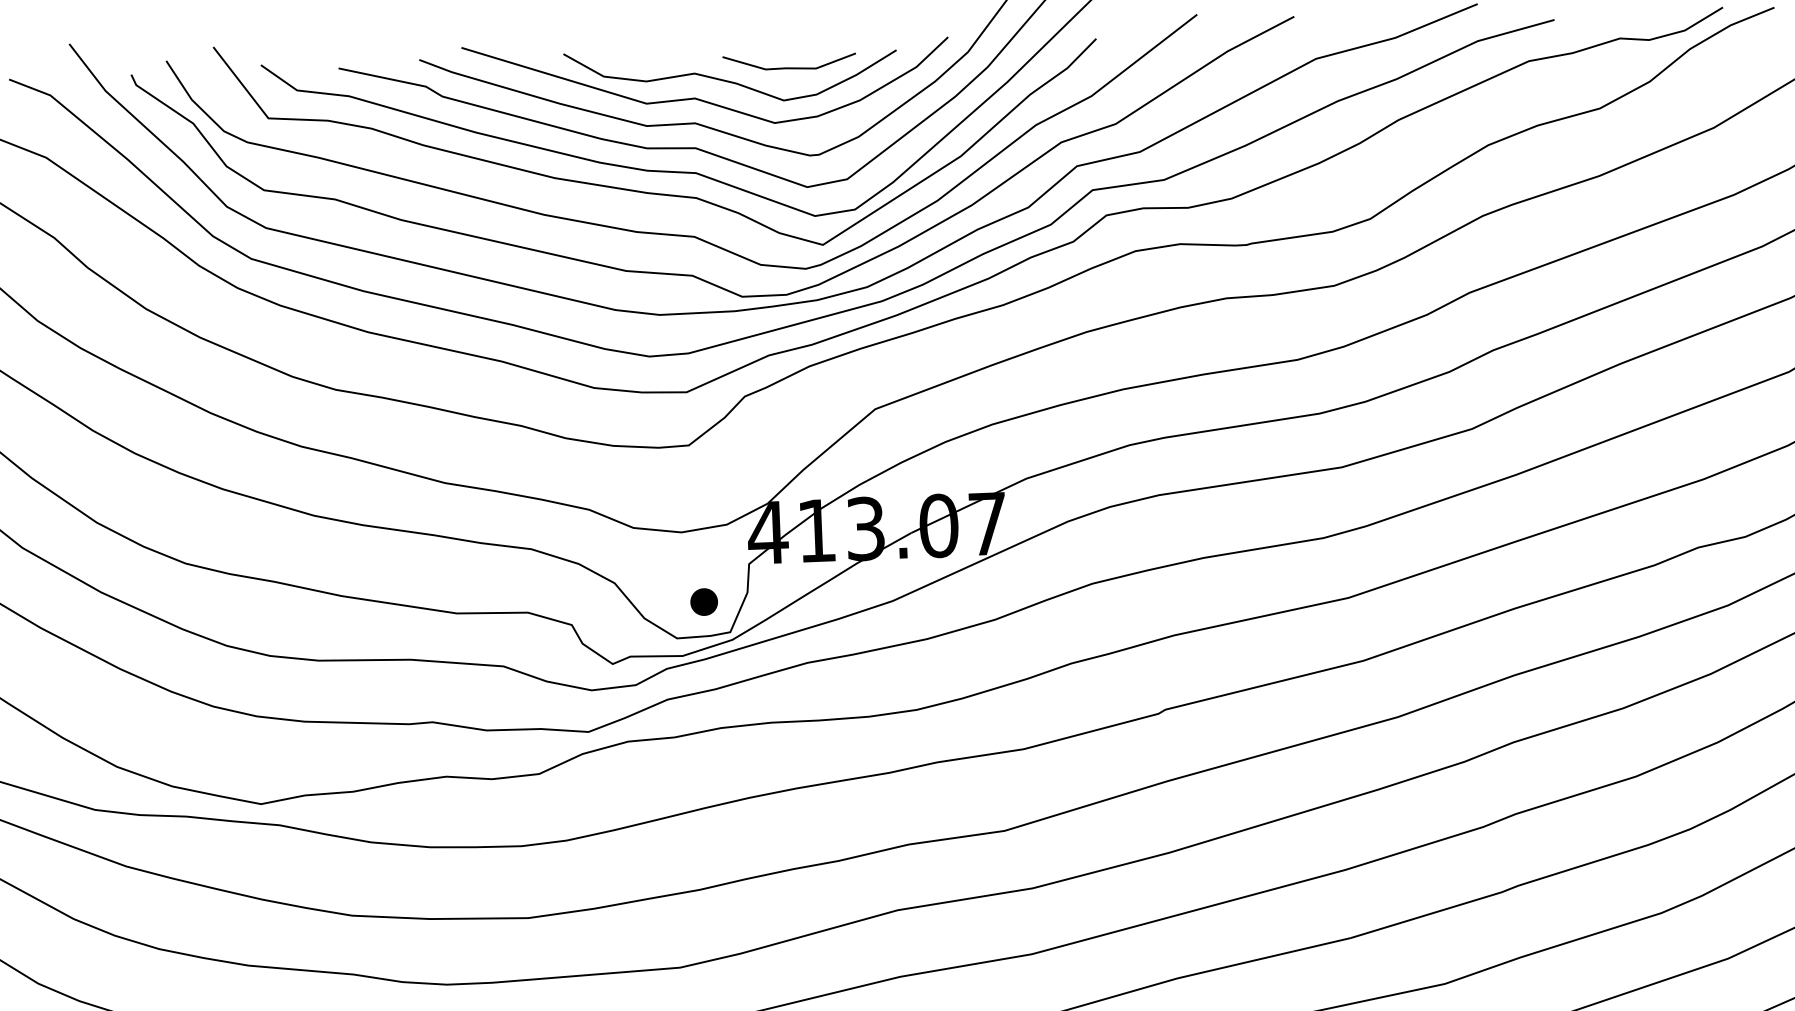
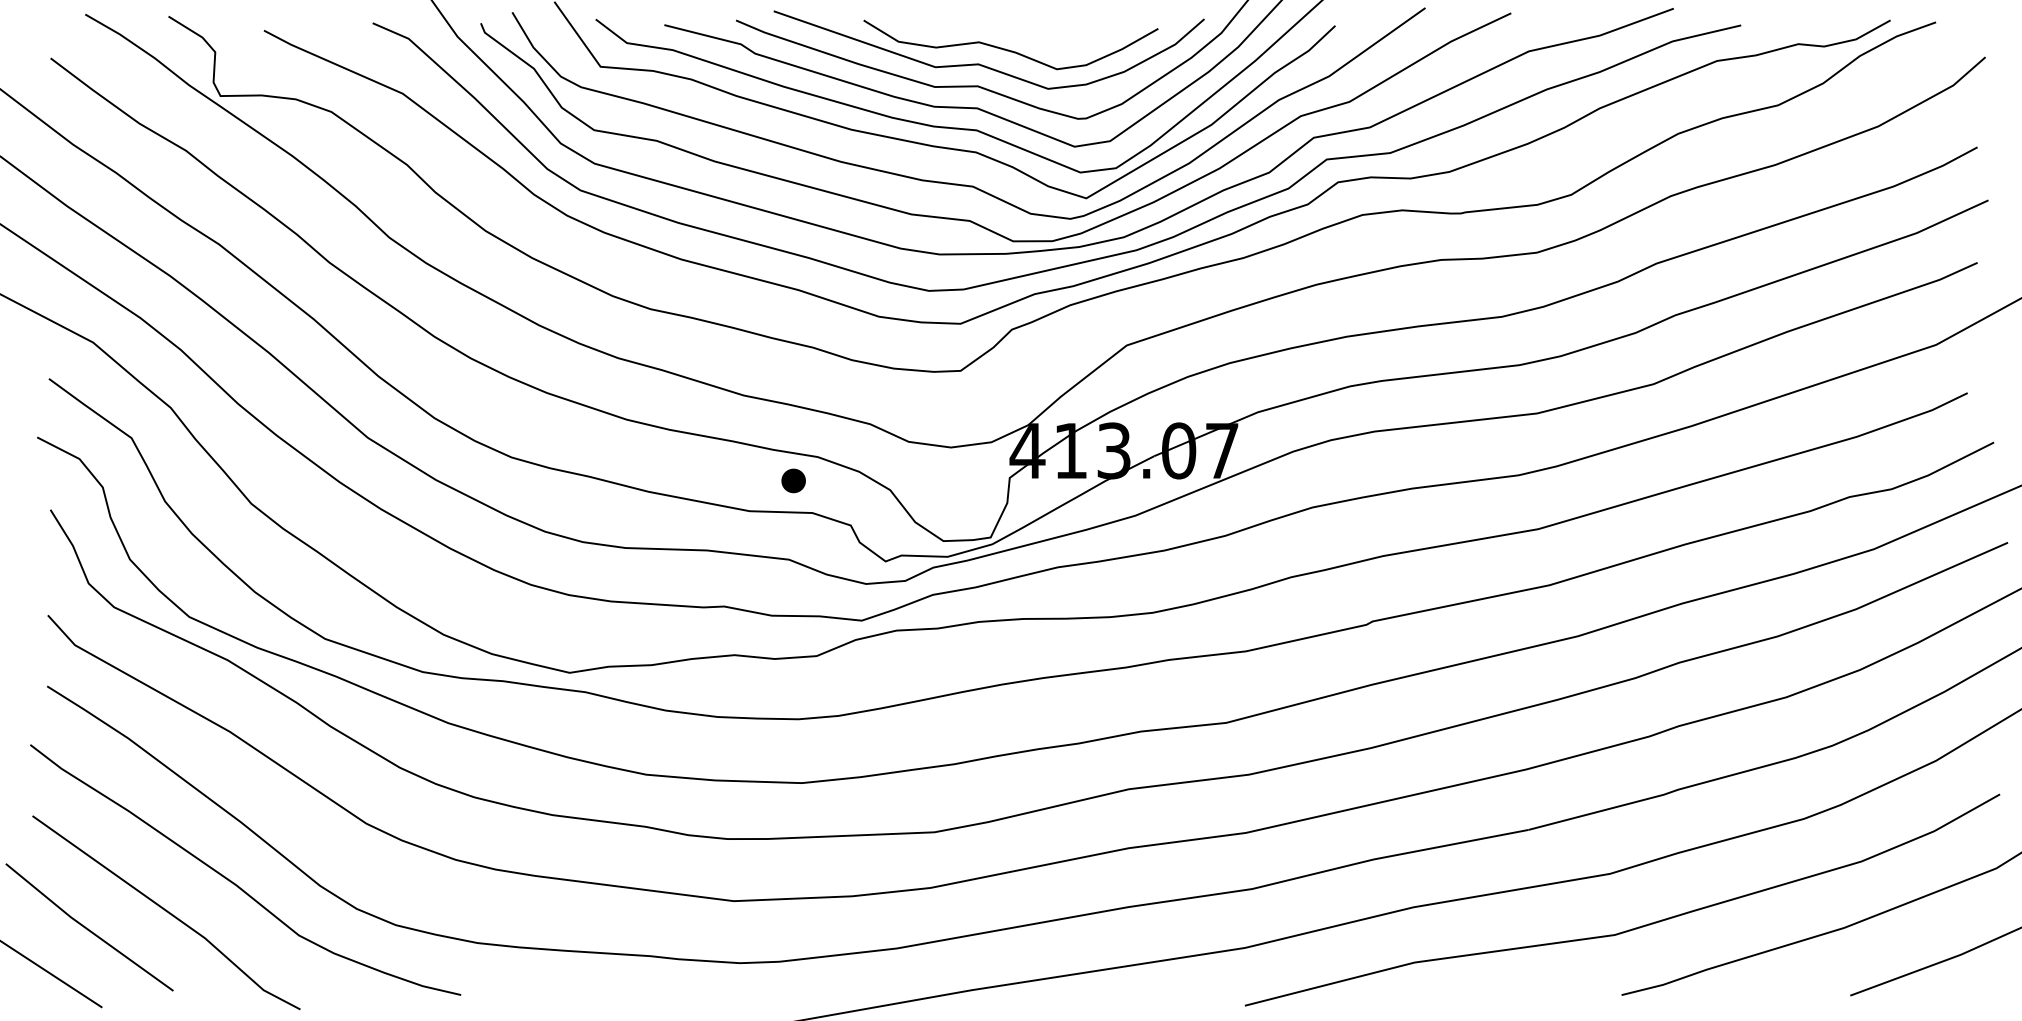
line: (789, 67) -> (1063, 40), removed
part: (703, 601) -> (793, 480), moved

